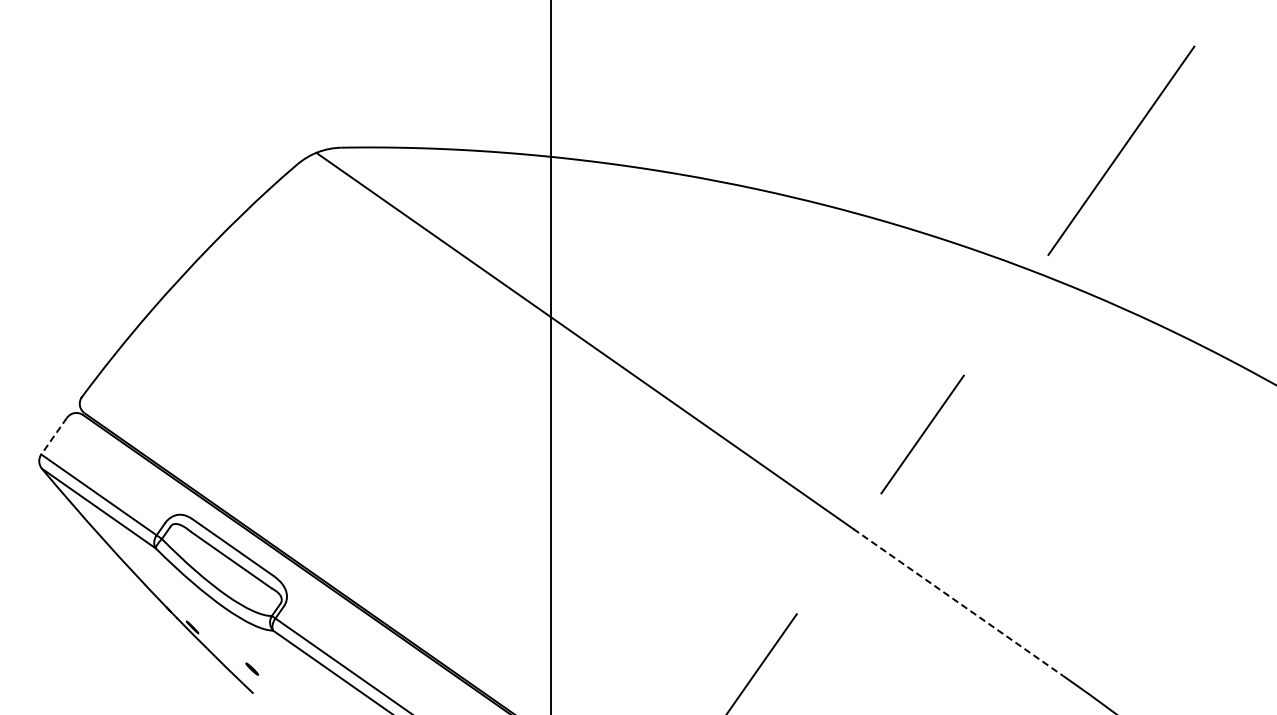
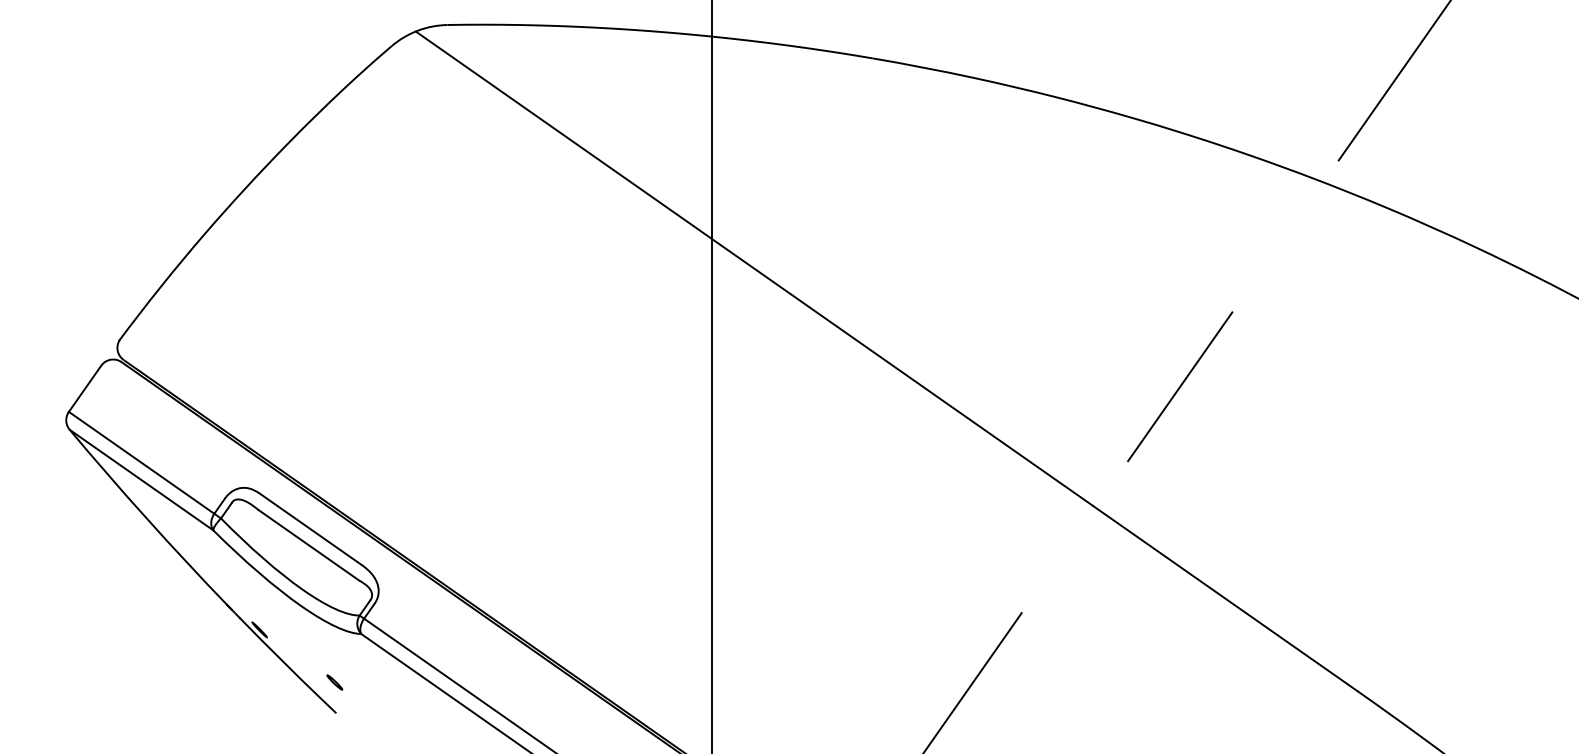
line: (53, 436) -> (84, 389), dashed -> solid
line: (958, 602) -> (1225, 598), dashed -> solid

